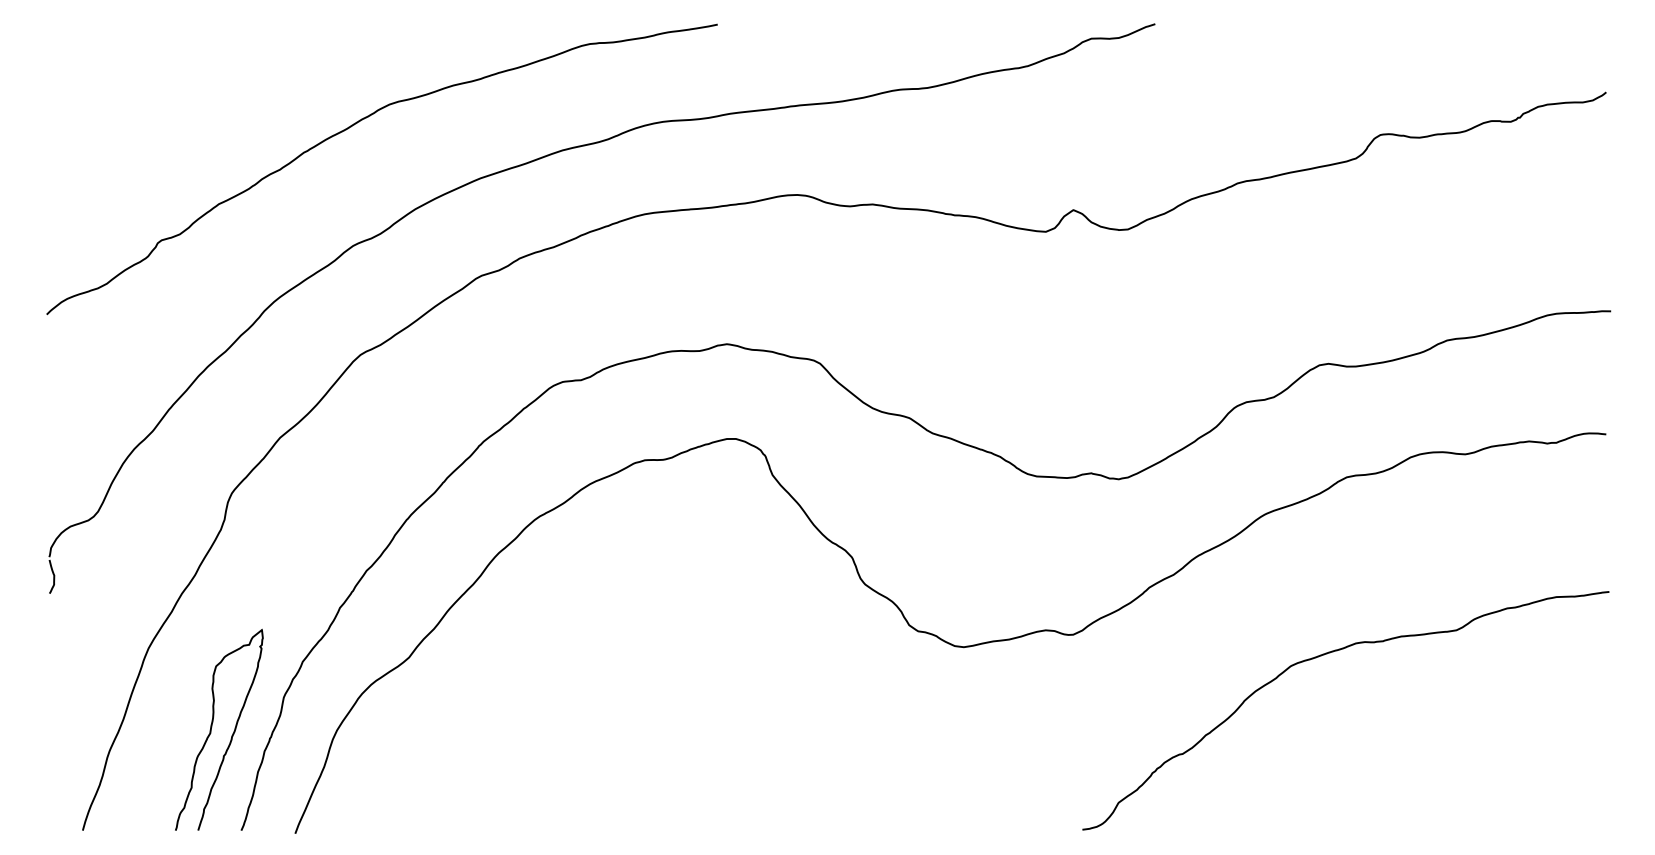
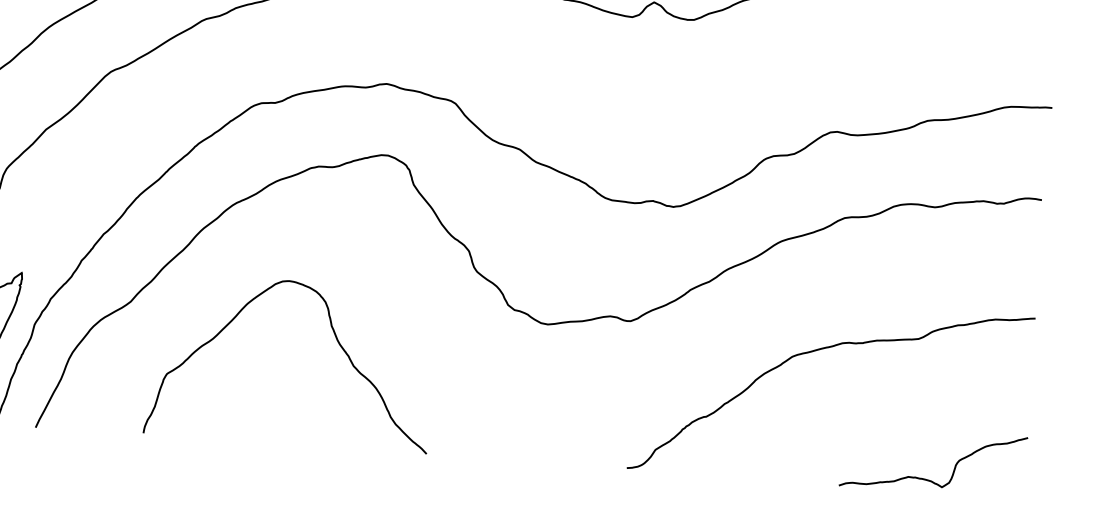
curve: (685, 688) -> (336, 340), added
curve: (1482, 815) -> (927, 479), added

